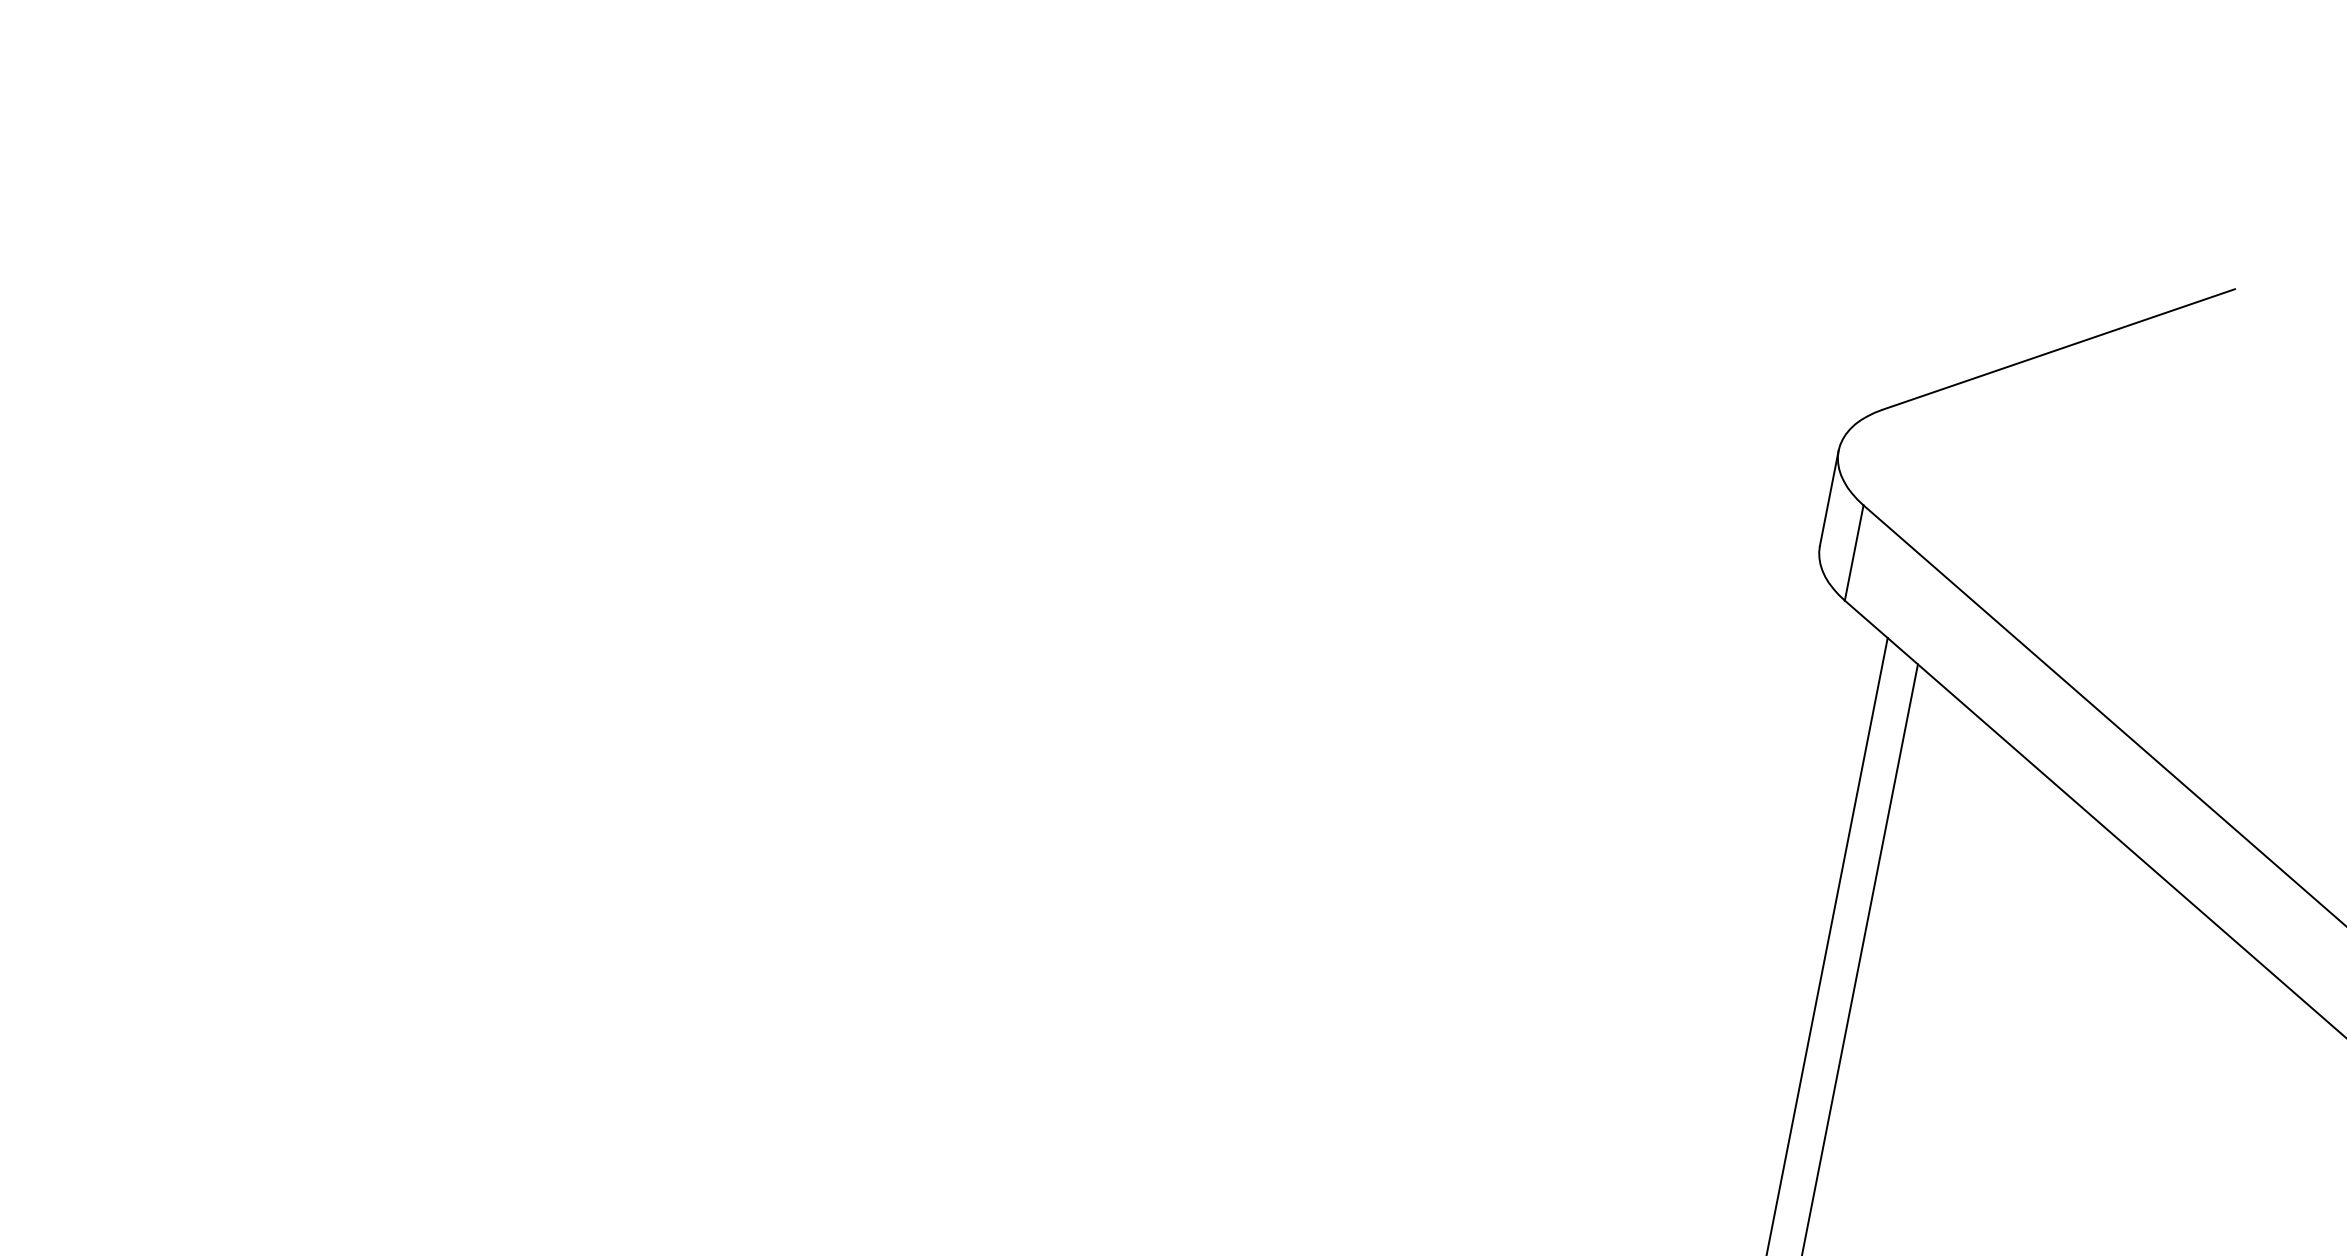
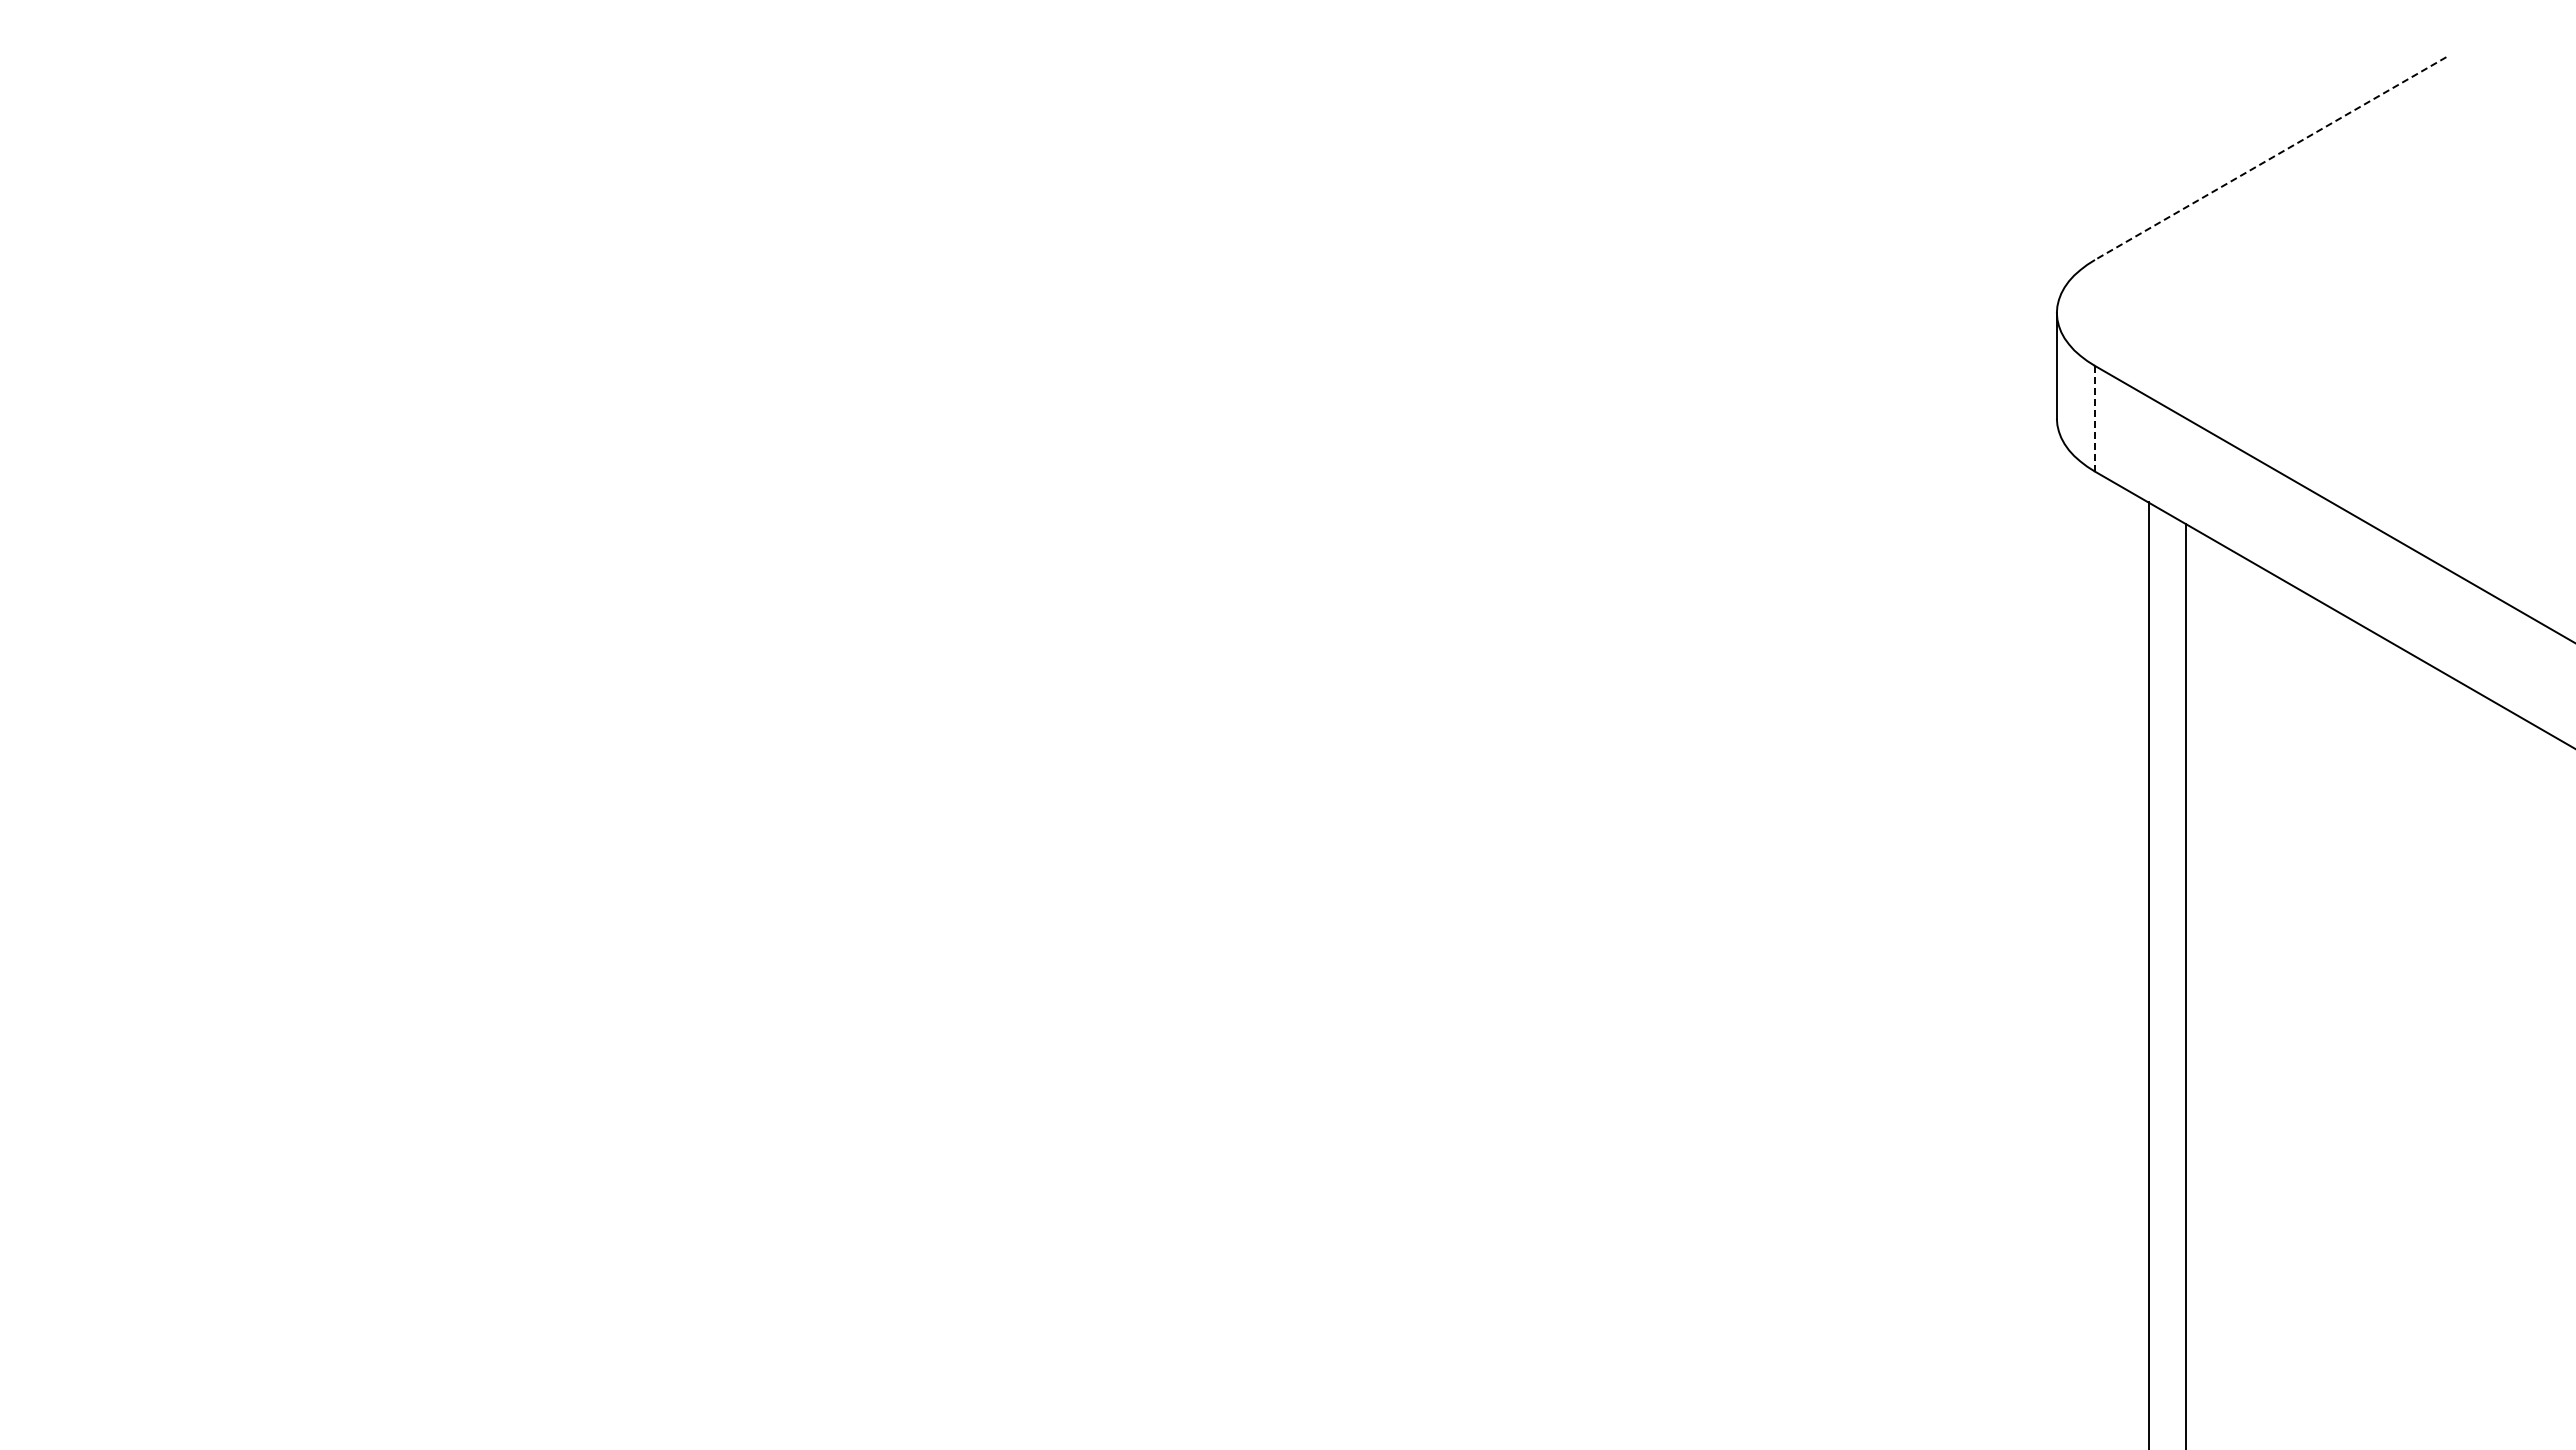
line: (2058, 349) -> (2270, 158), solid -> dashed
line: (1853, 552) -> (2094, 418), solid -> dashed

